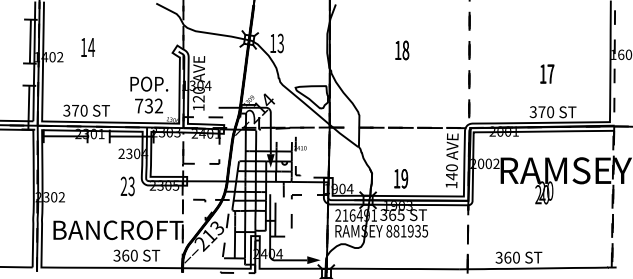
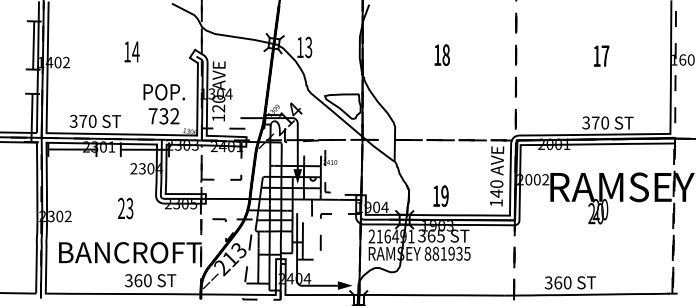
text: (87, 47) -> (131, 51), moved
text: (547, 73) -> (601, 55), moved
text: (127, 186) -> (125, 208), moved

